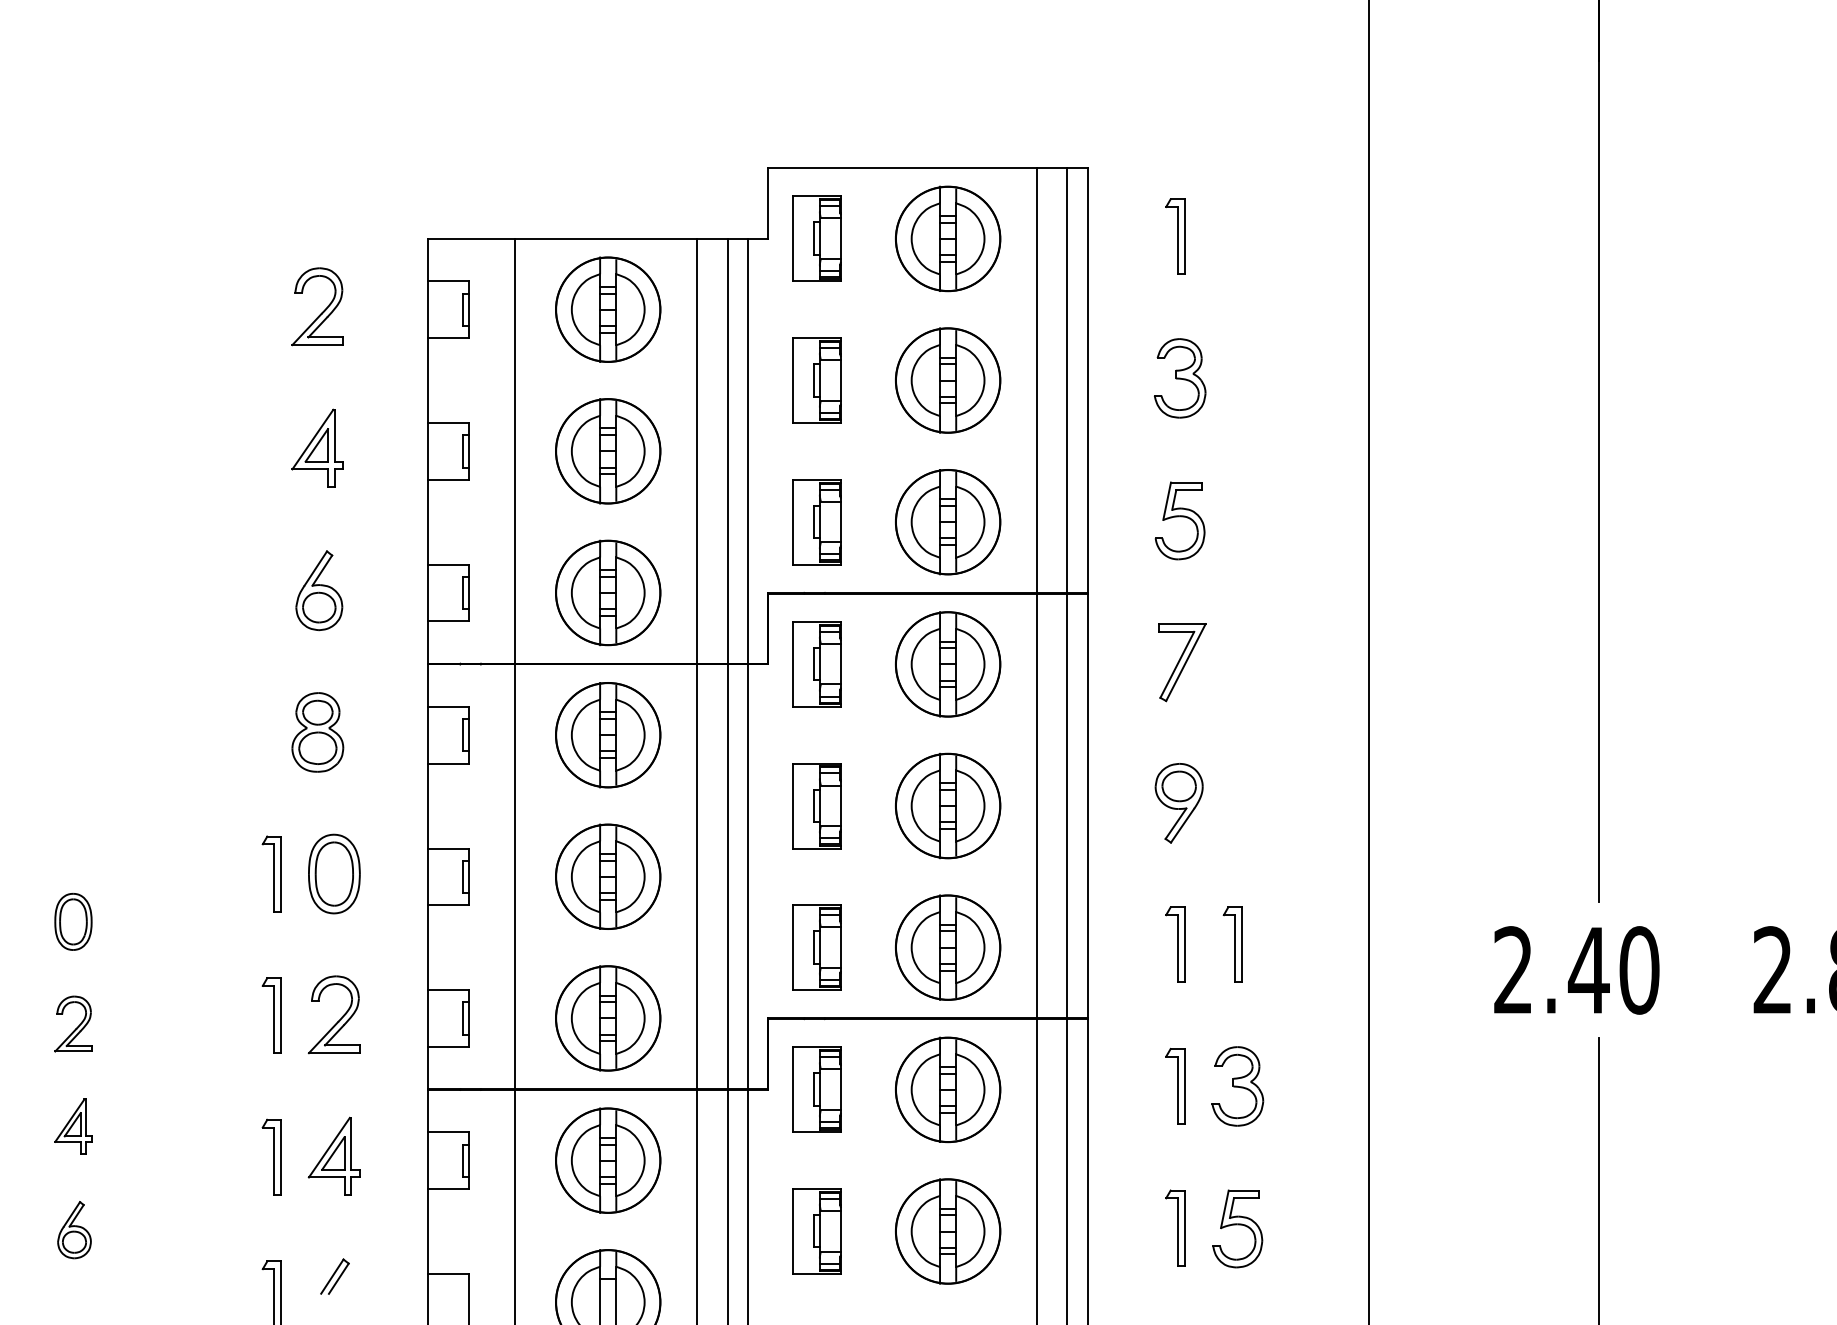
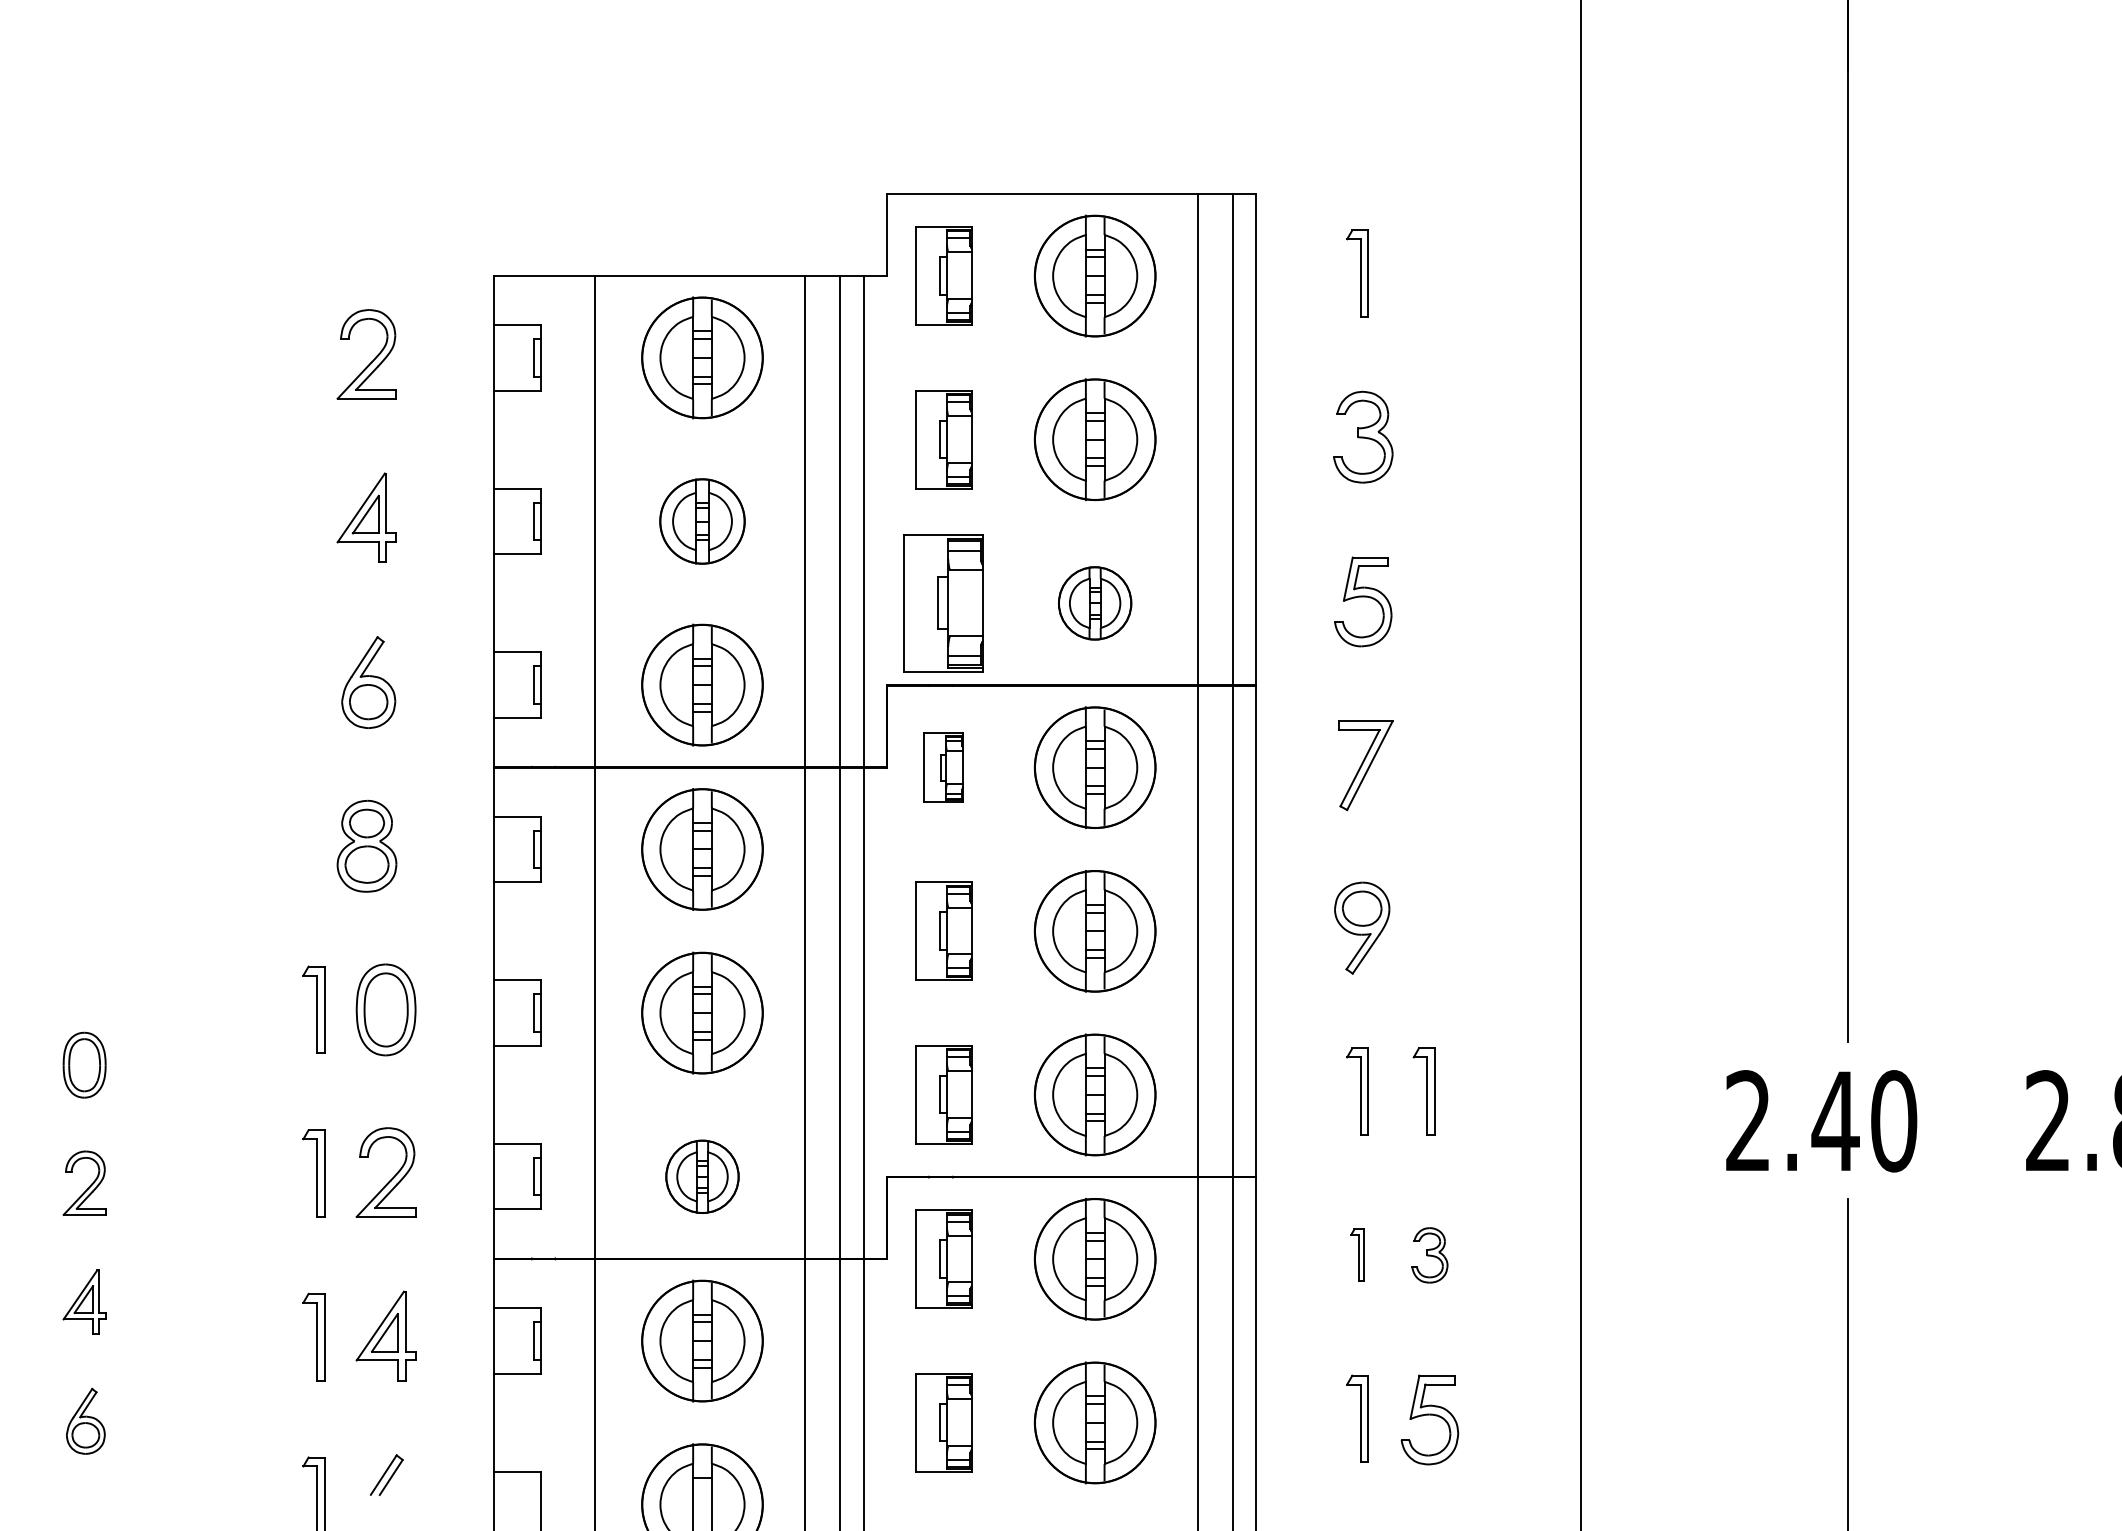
part: (608, 451) -> (702, 521), size x0.7
part: (816, 521) -> (943, 602), size x1.4
part: (947, 522) -> (1094, 603), size x0.6
part: (816, 664) -> (943, 767), size x0.7
part: (608, 1018) -> (702, 1176), size x0.6
part: (1175, 1086) -> (1357, 1255), size x0.6
part: (1237, 1086) -> (1429, 1255), size x0.6

